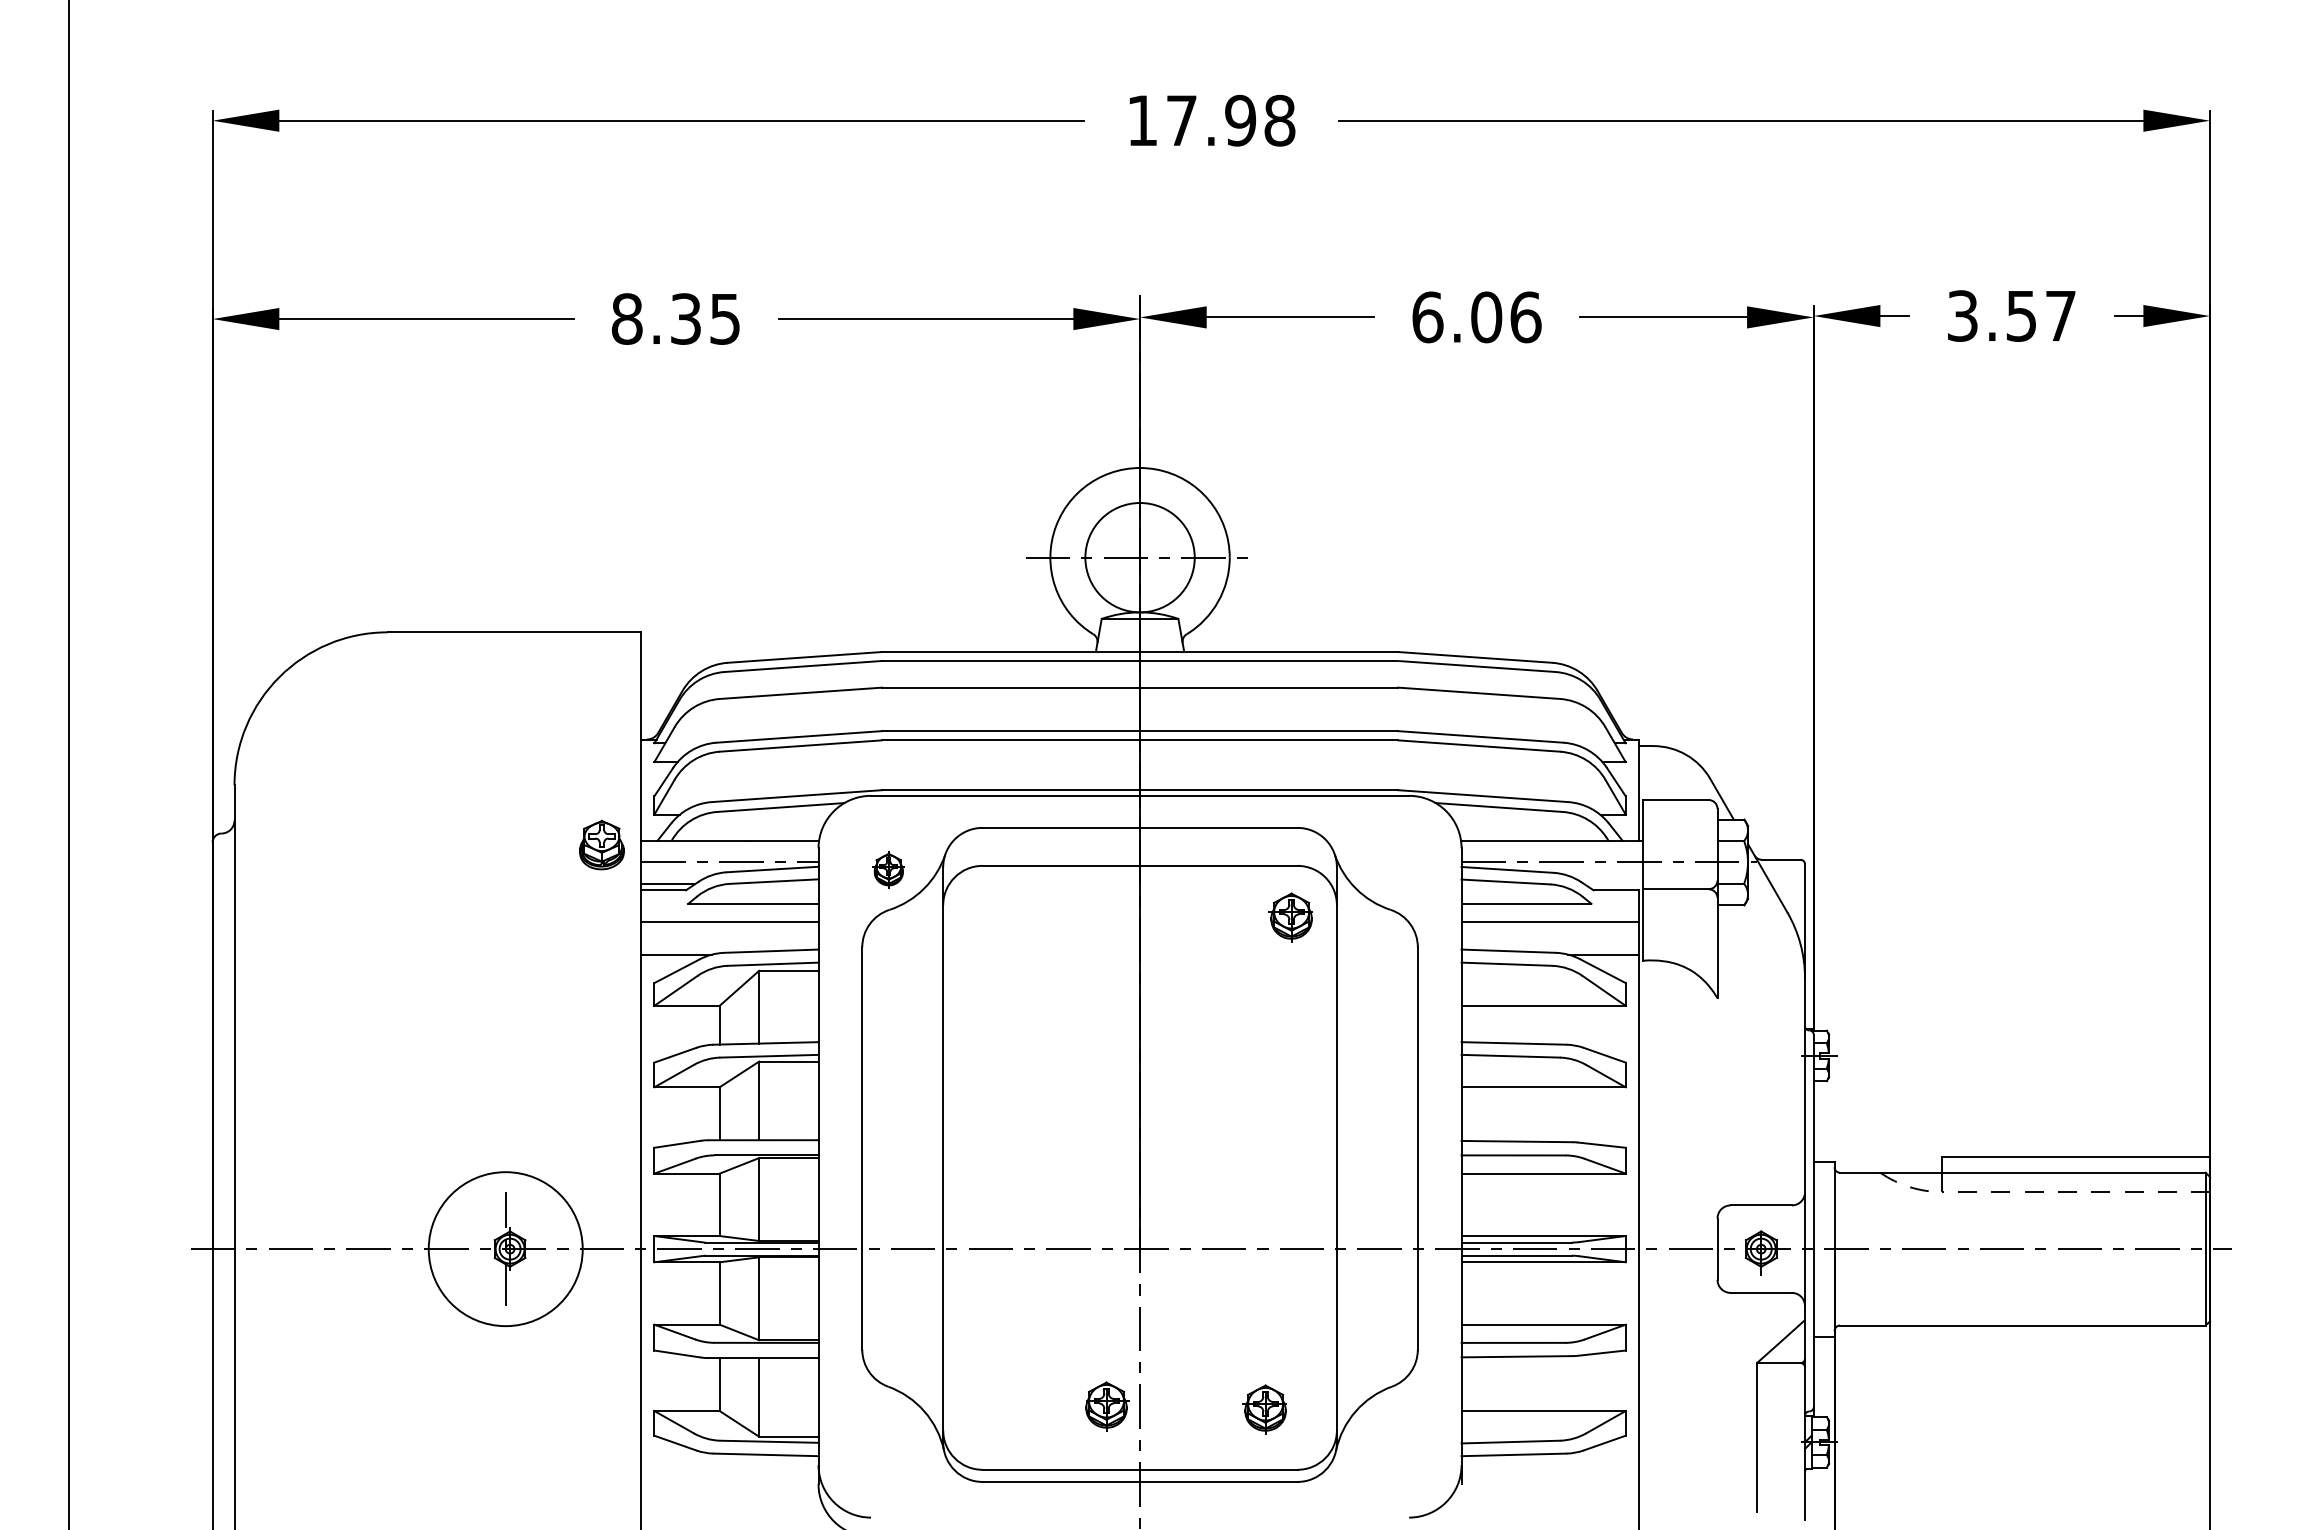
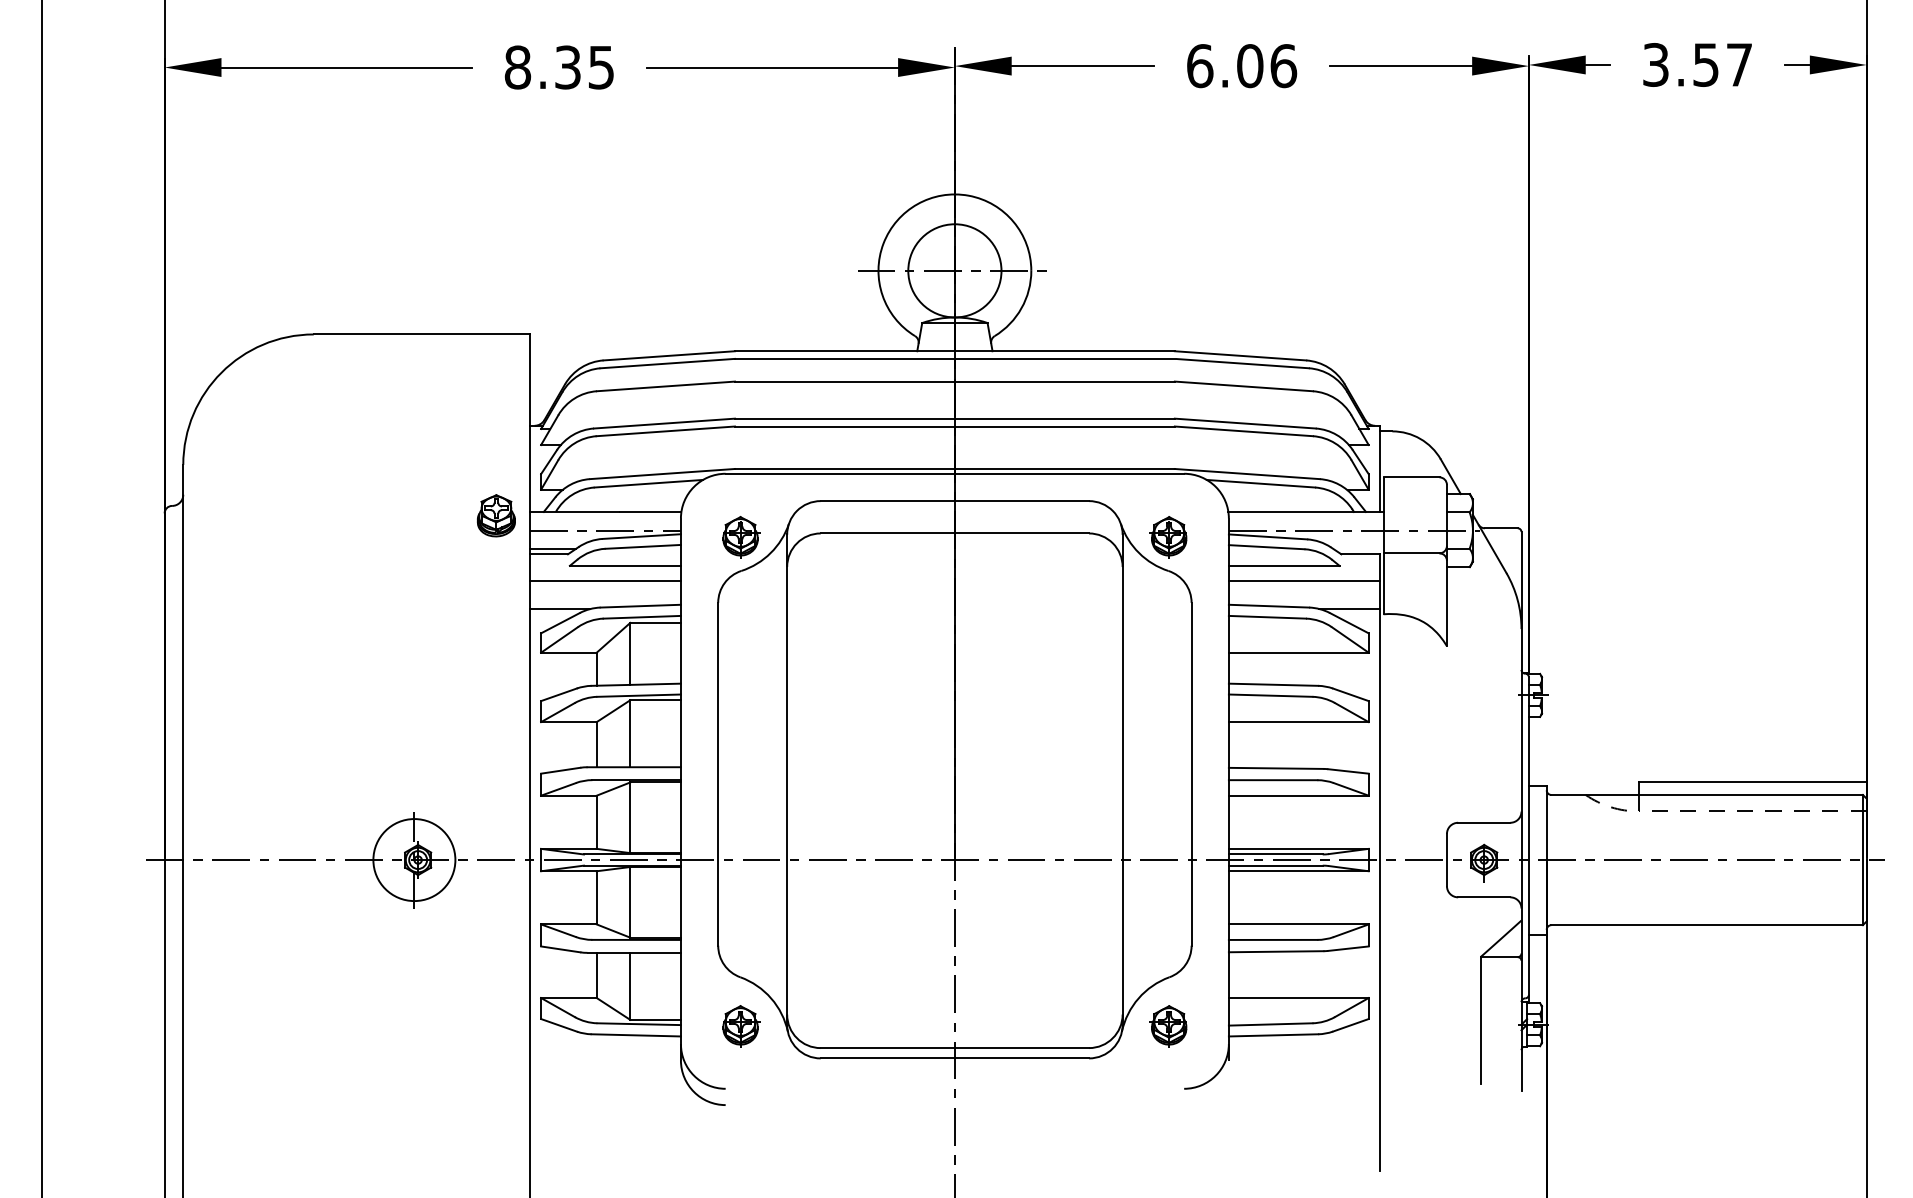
part: (889, 870) -> (741, 537), size x1.43
part: (1290, 917) -> (1168, 537), moved
circle: (505, 1249) -> (414, 860), size x0.62
part: (1107, 1406) -> (741, 1026), moved
part: (1264, 1409) -> (1168, 1026), moved

